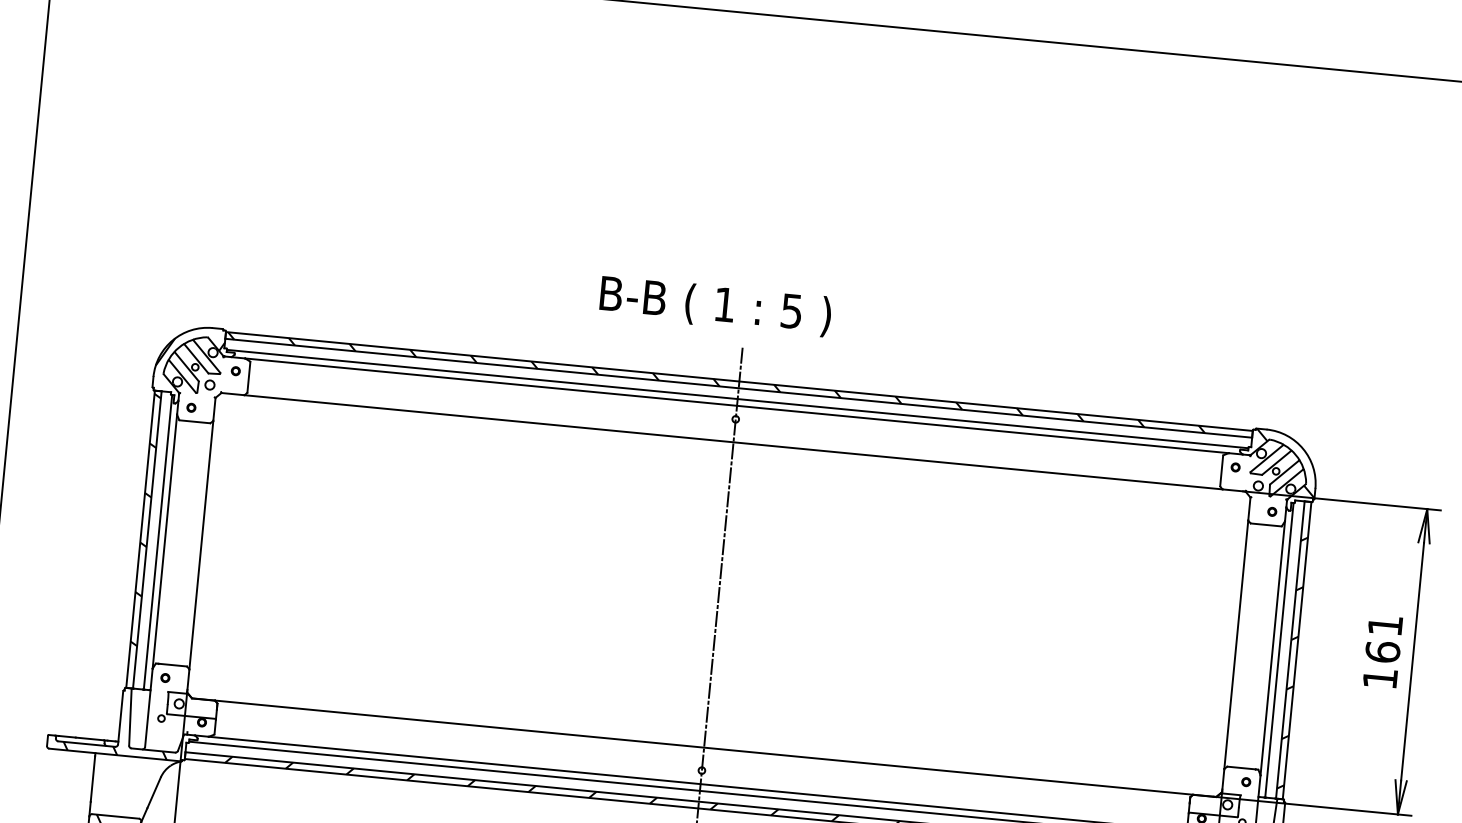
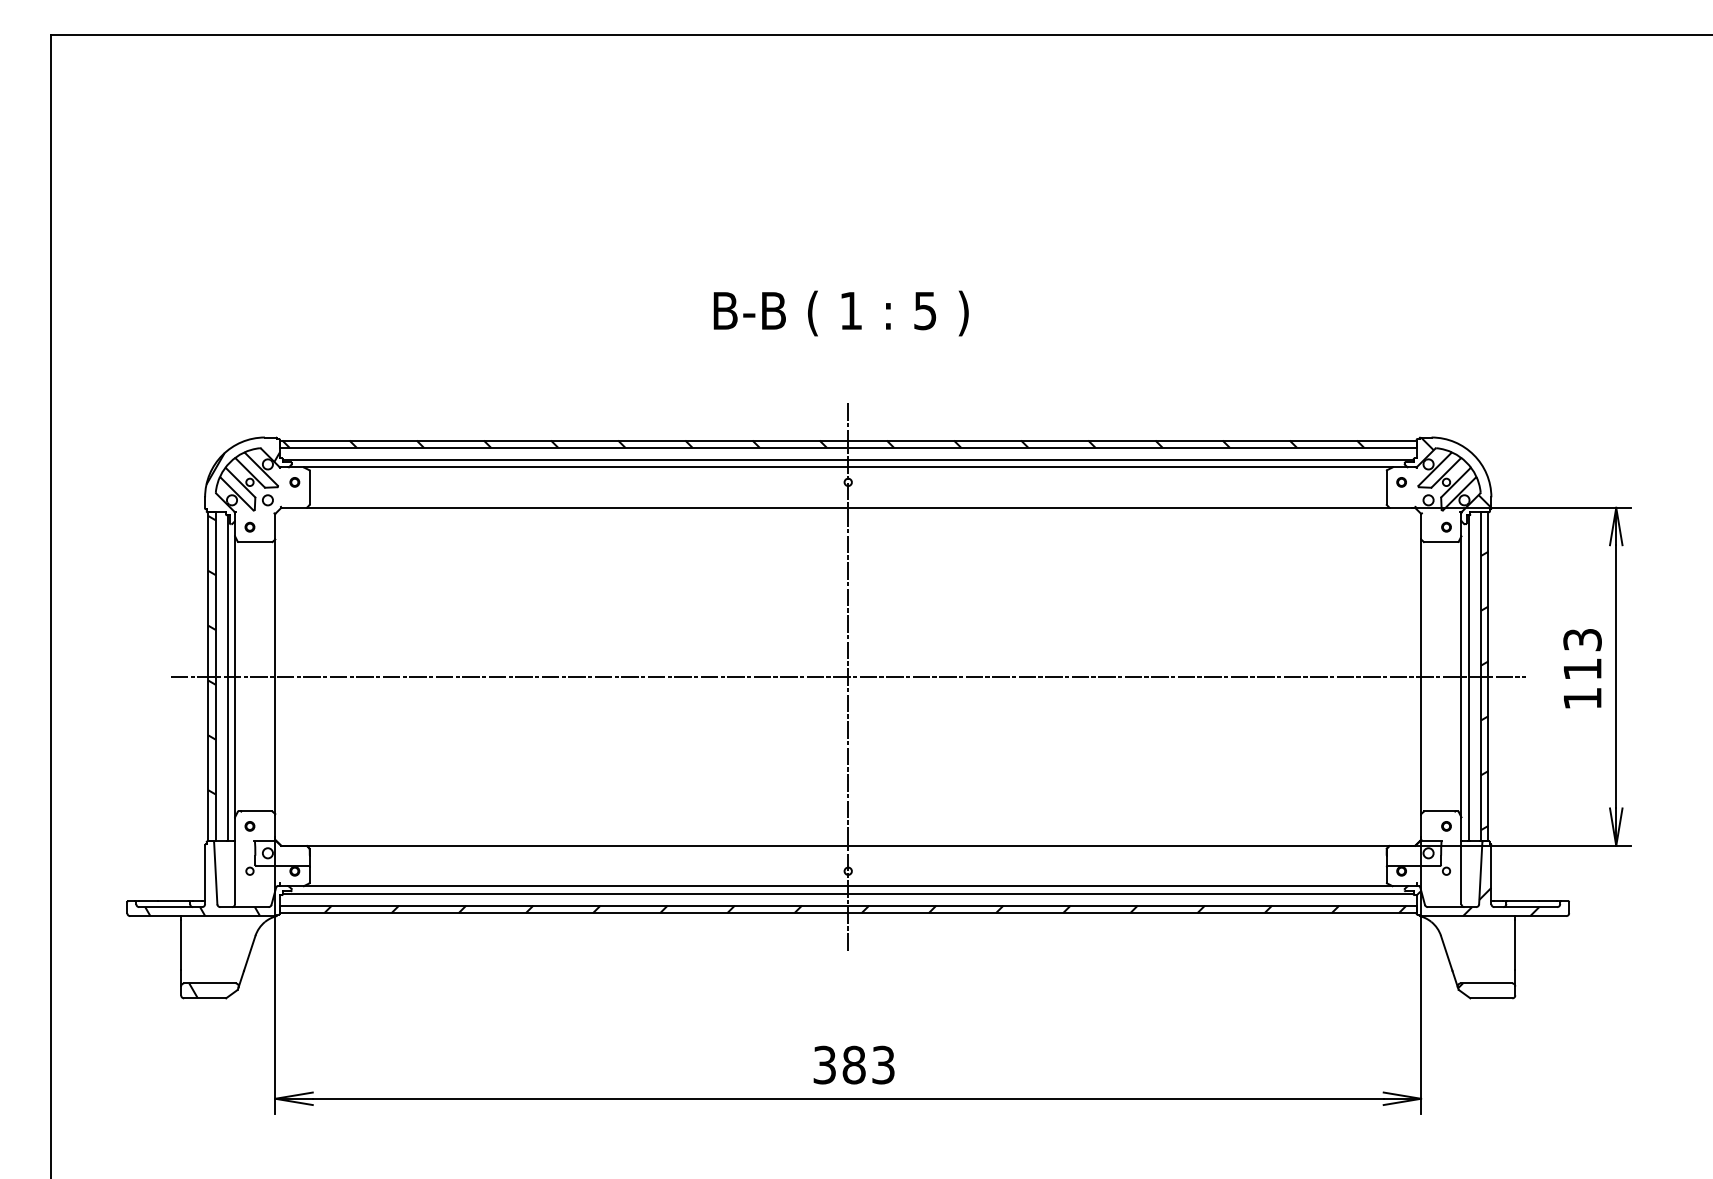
text: (714, 306) -> (840, 313), moved
line: (718, 594) -> (847, 676), added
text: (1384, 638) -> (1582, 654), 161 -> 113

